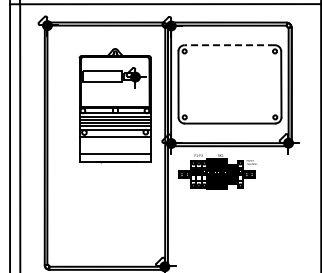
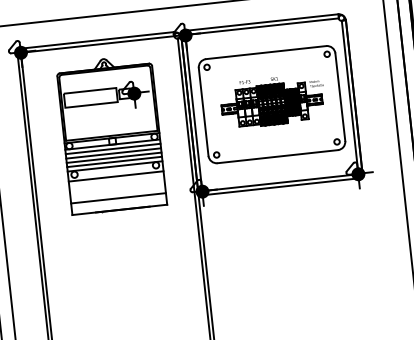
line: (229, 45) -> (265, 53), dashed -> solid
part: (114, 105) -> (110, 134), moved
part: (217, 171) -> (272, 100), moved

